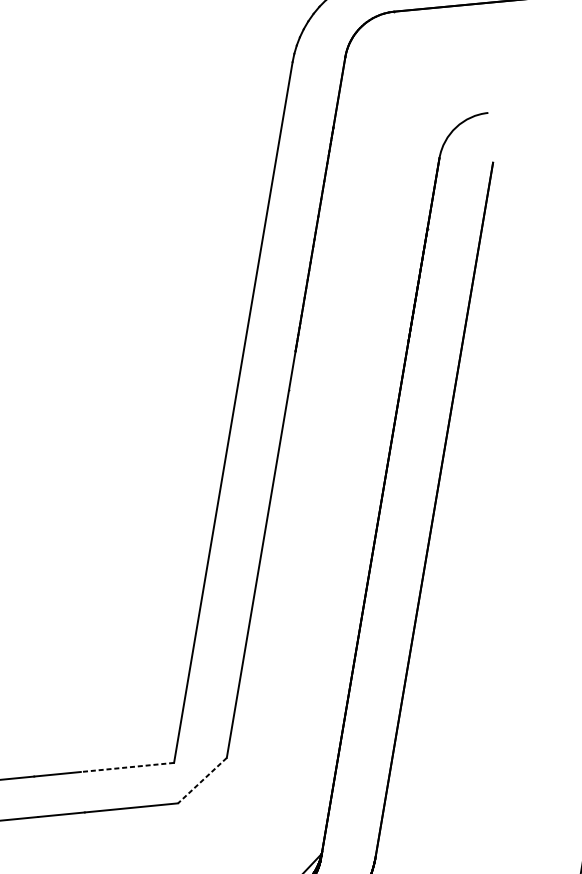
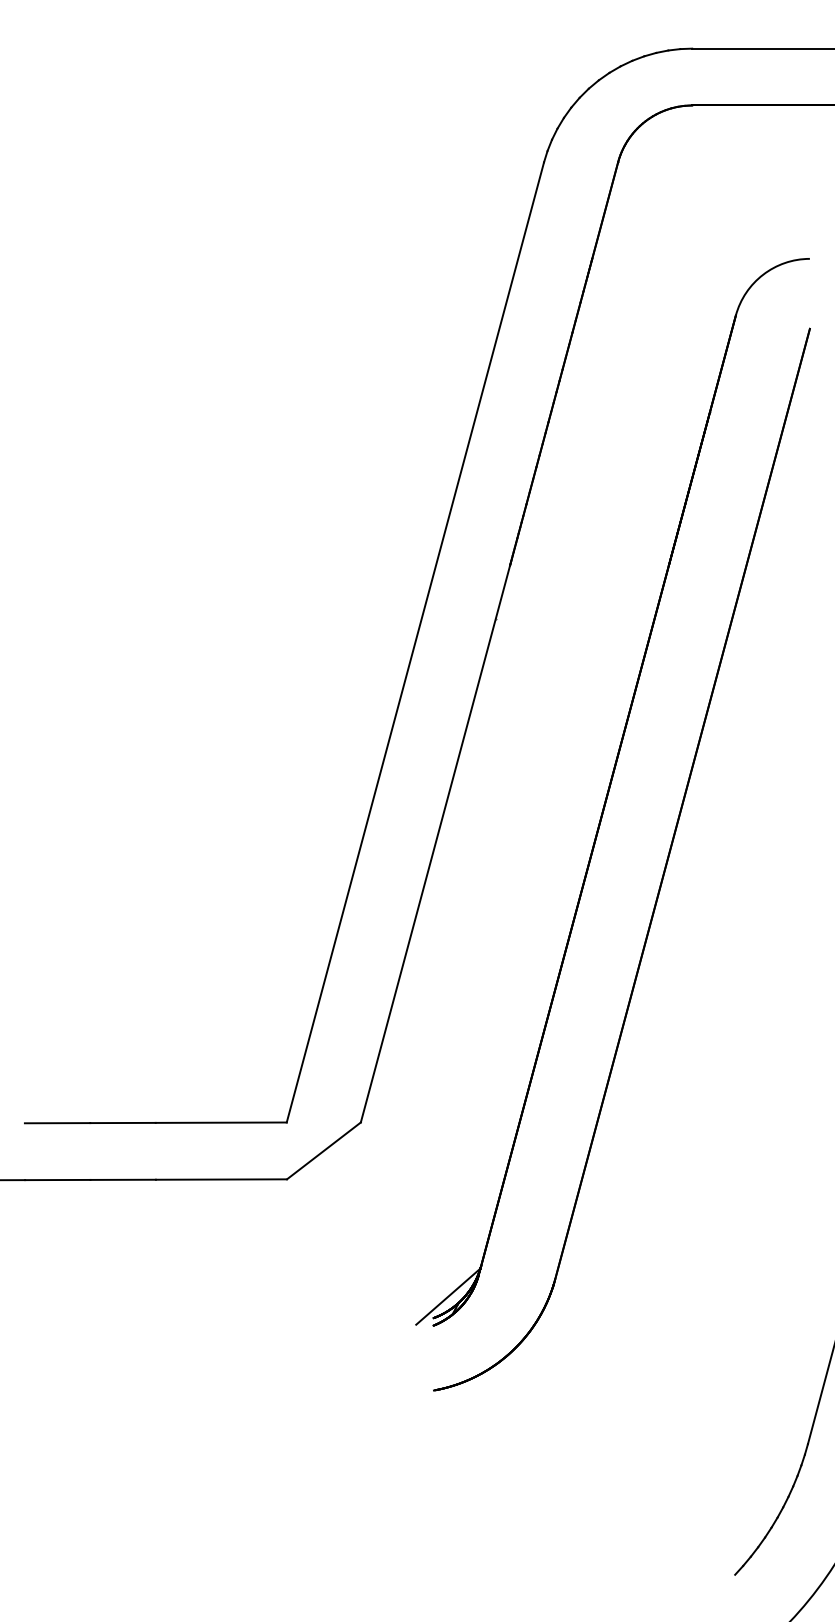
line: (127, 767) -> (221, 1122), dashed -> solid
line: (202, 780) -> (323, 1150), dashed -> solid

